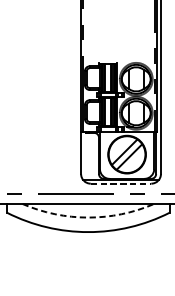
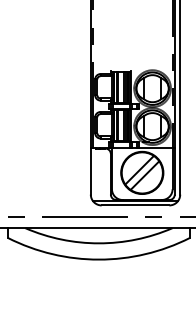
line: (121, 183) -> (135, 205), dashed -> solid
arc: (87, 217) -> (98, 243), dashed -> solid

